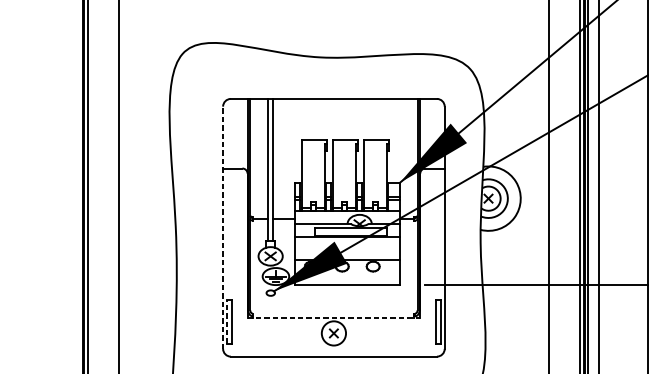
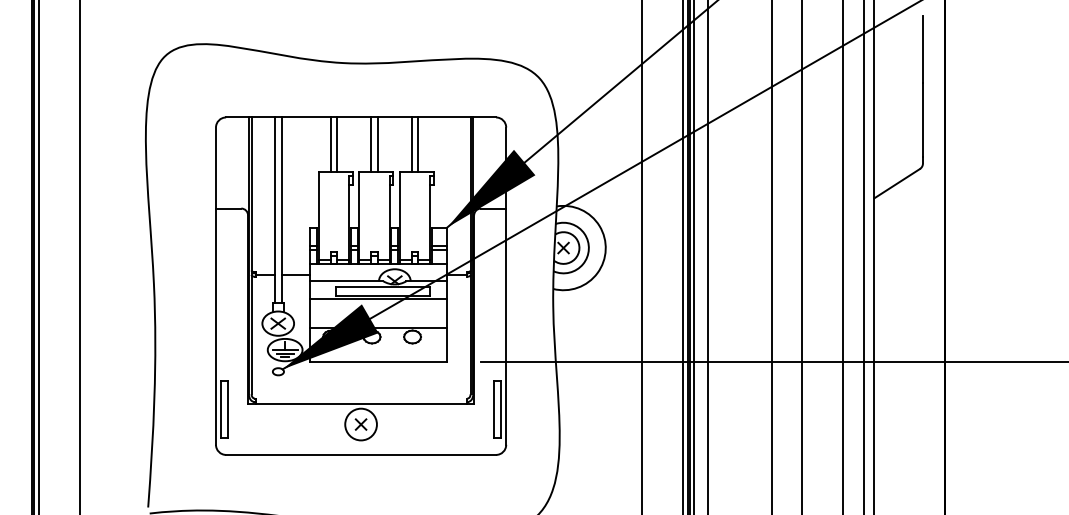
line: (310, 119) -> (330, 144), added
line: (315, 119) -> (337, 144), added
line: (341, 119) -> (371, 144), added
line: (346, 119) -> (377, 144), added
line: (372, 119) -> (411, 144), added
line: (377, 119) -> (418, 144), added
line: (222, 228) -> (215, 286), dashed -> solid
line: (334, 318) -> (361, 404), dashed -> solid
line: (227, 321) -> (221, 409), dashed -> solid

